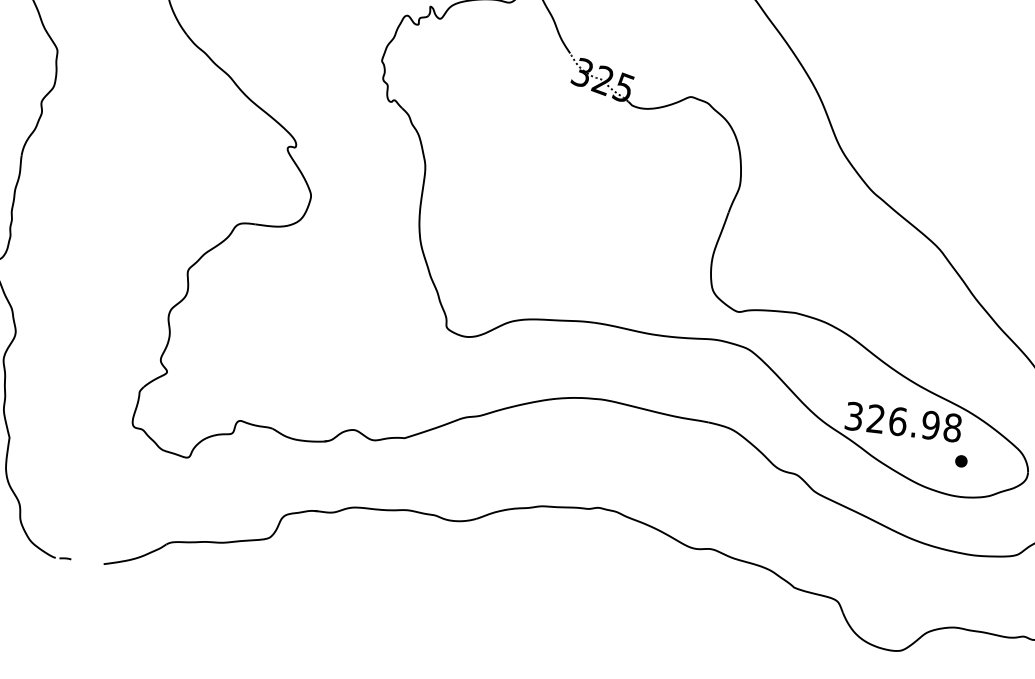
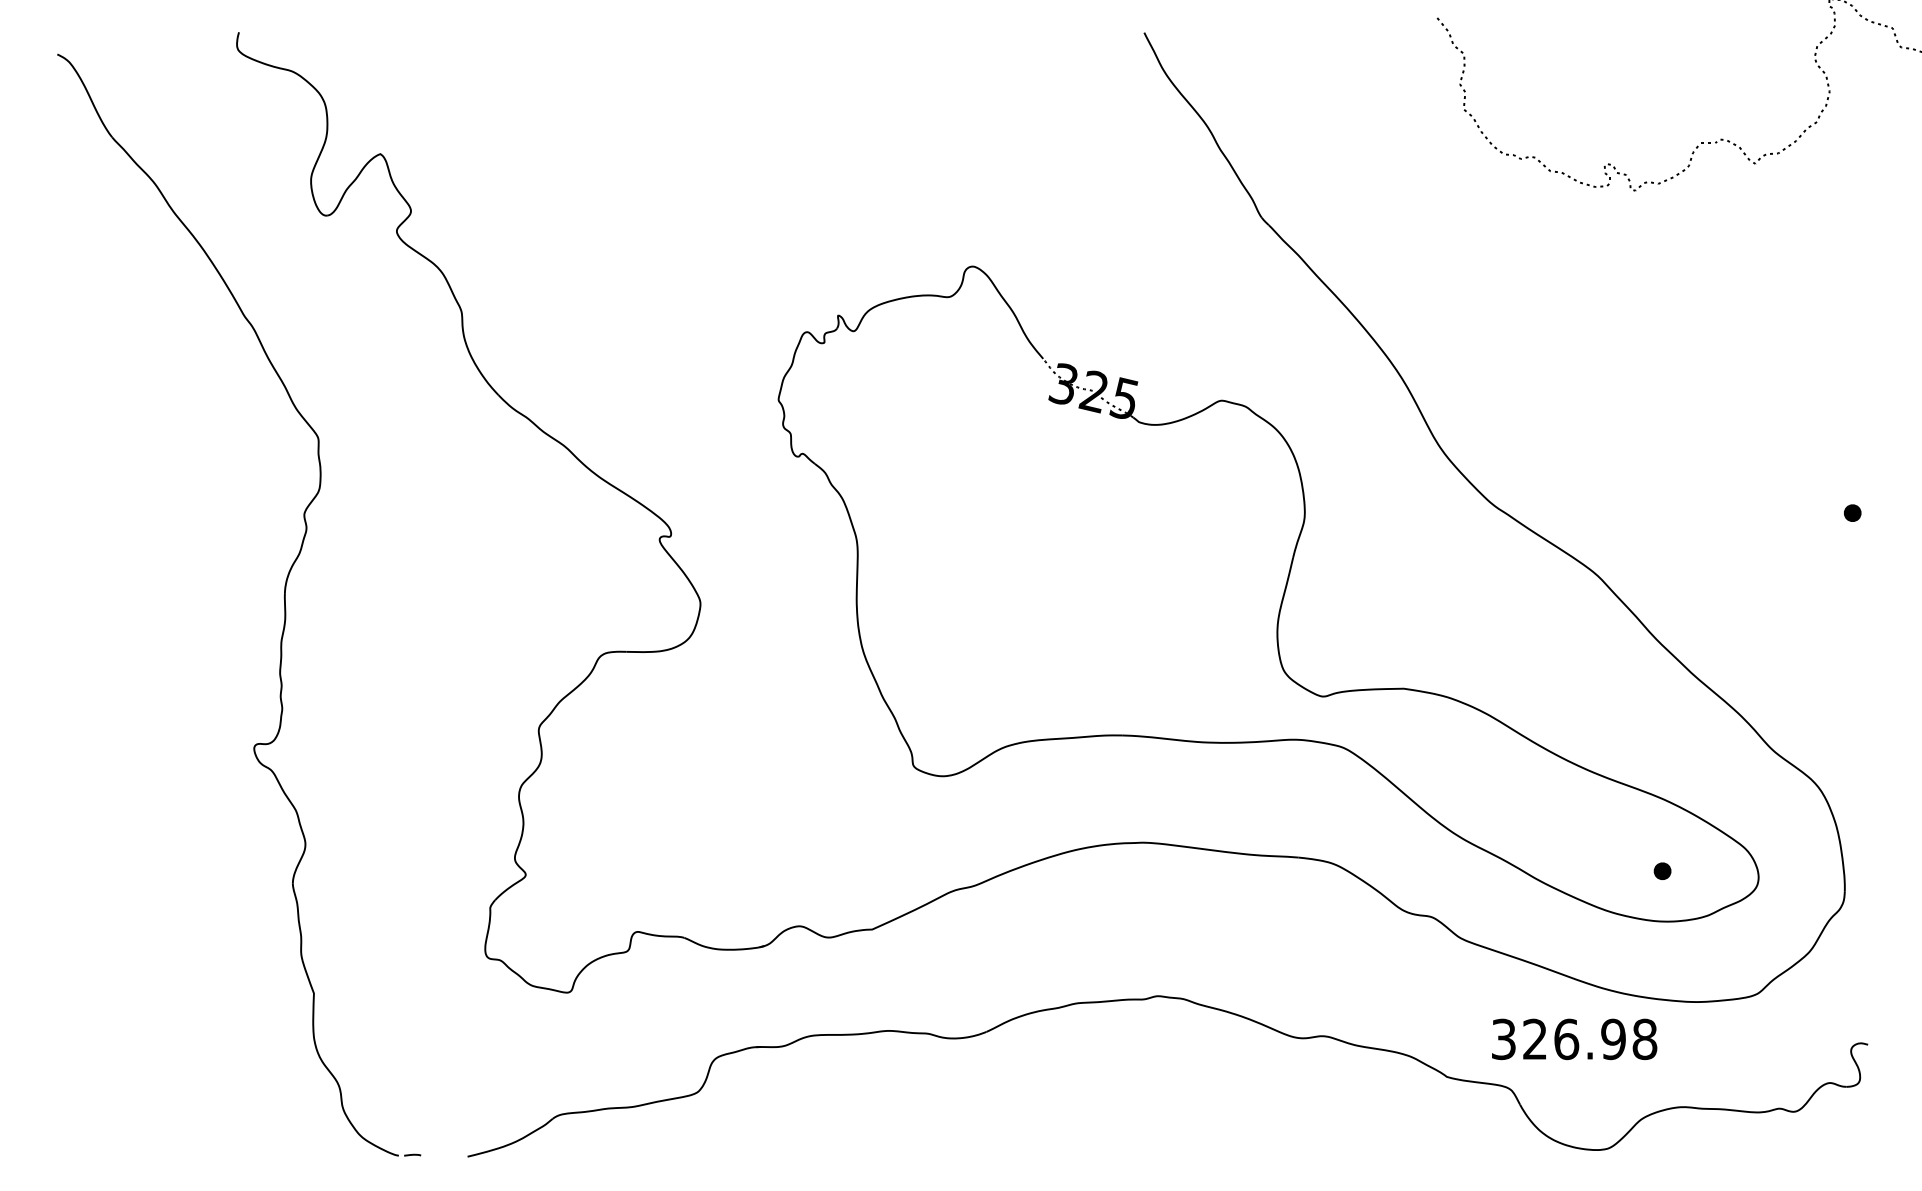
text: (903, 422) -> (1574, 1039), moved

